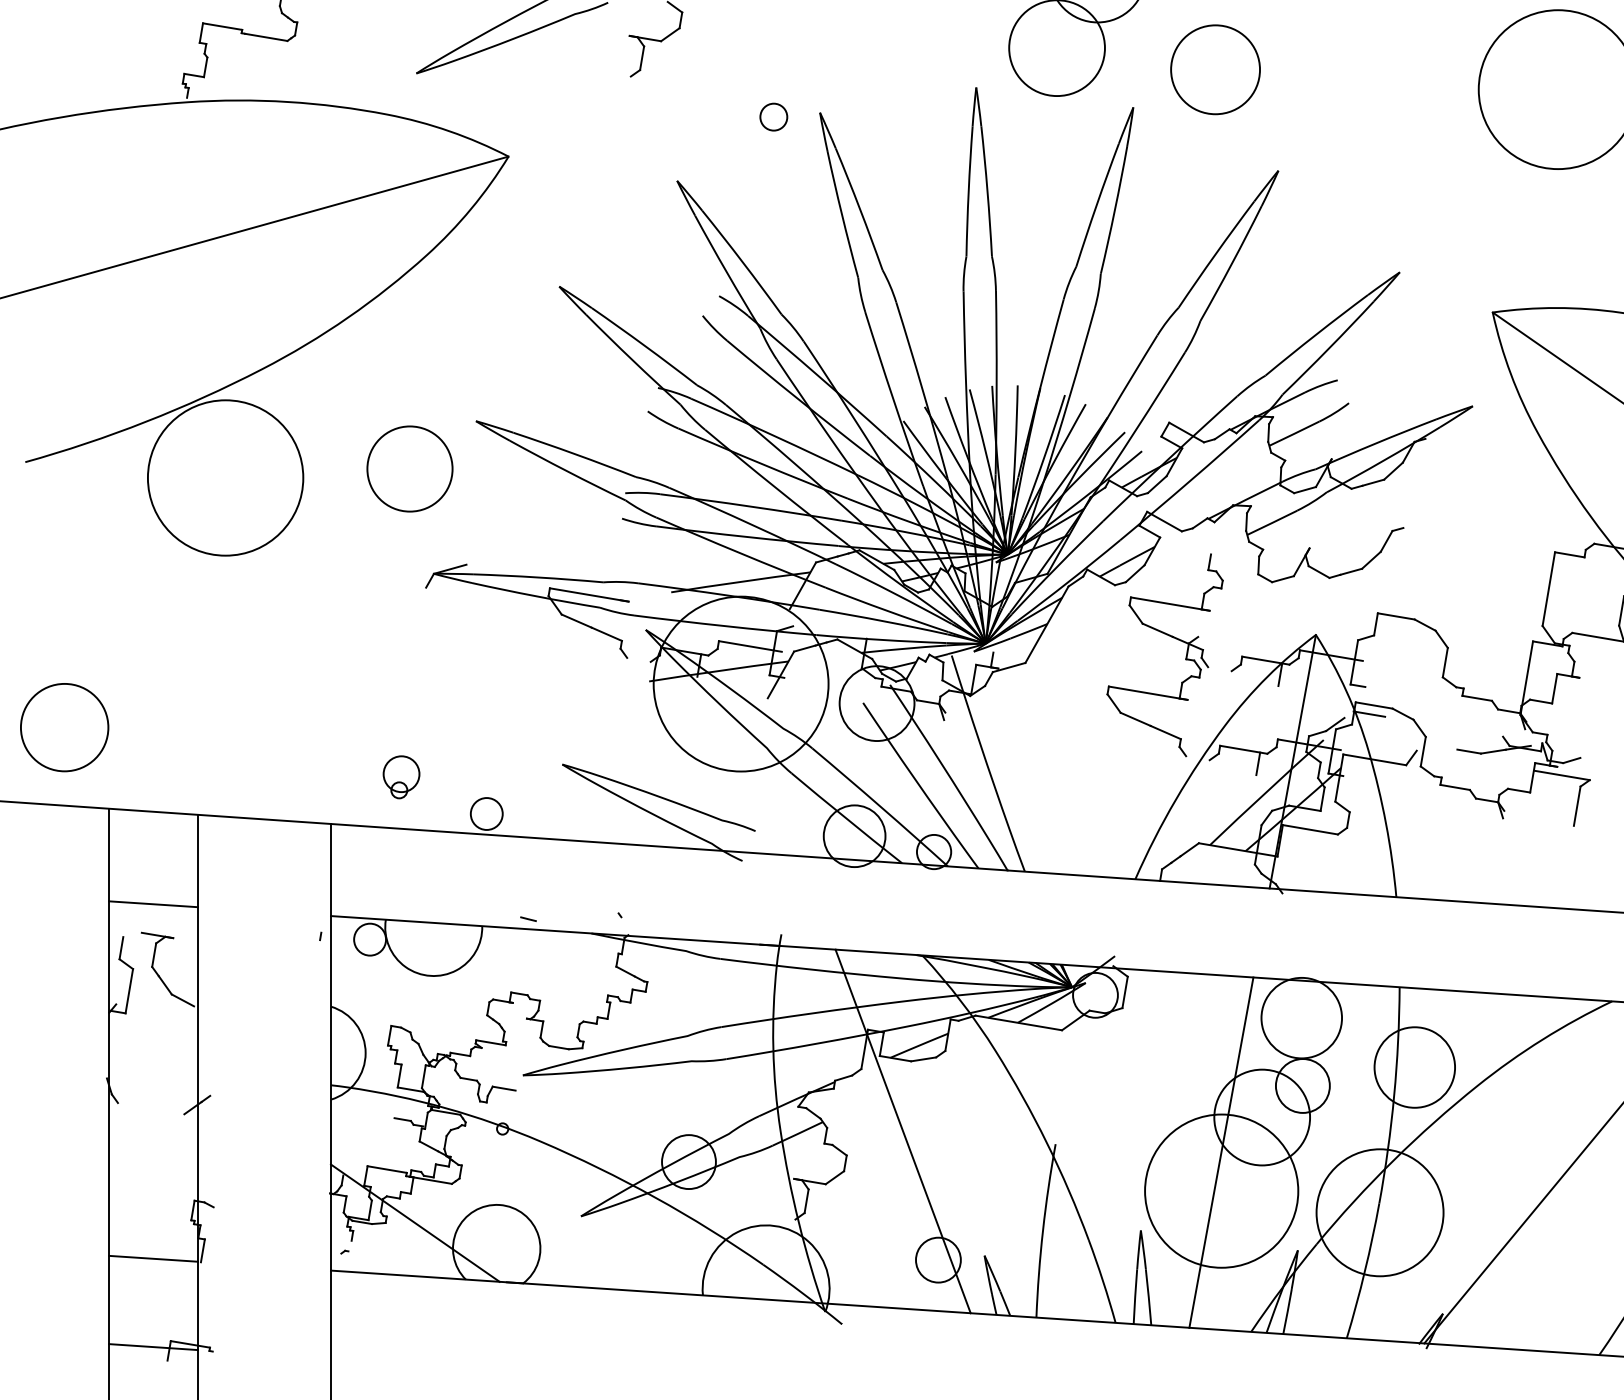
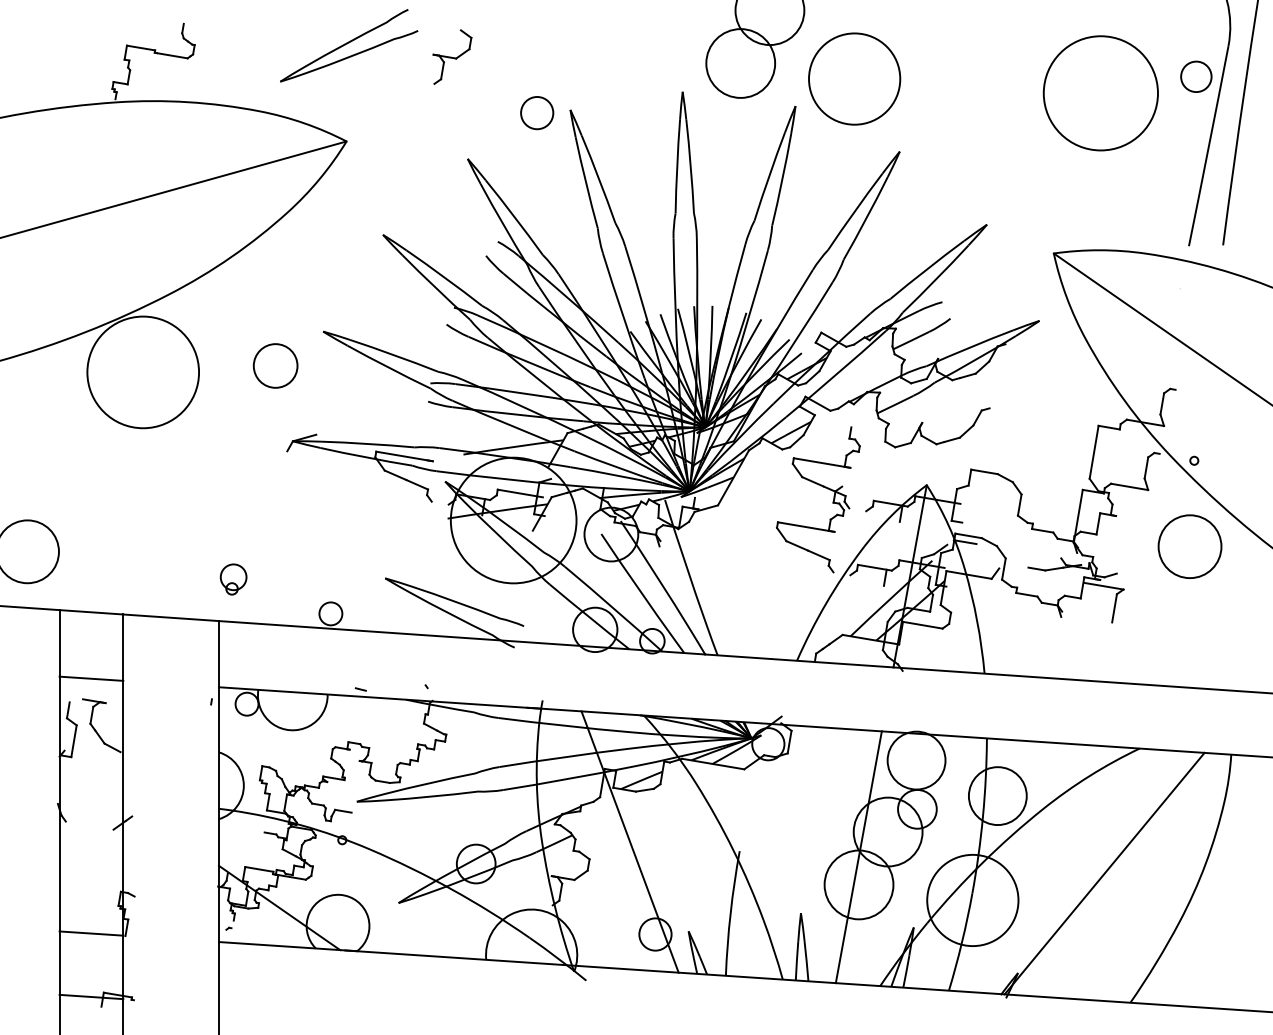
circle: (1215, 68) -> (854, 78), size x1.43
circle: (774, 116) -> (537, 112), size x1.67
circle: (409, 468) -> (275, 365), size x0.71
part: (401, 777) -> (233, 579), moved
circle: (1220, 1190) -> (858, 884), size x0.62

